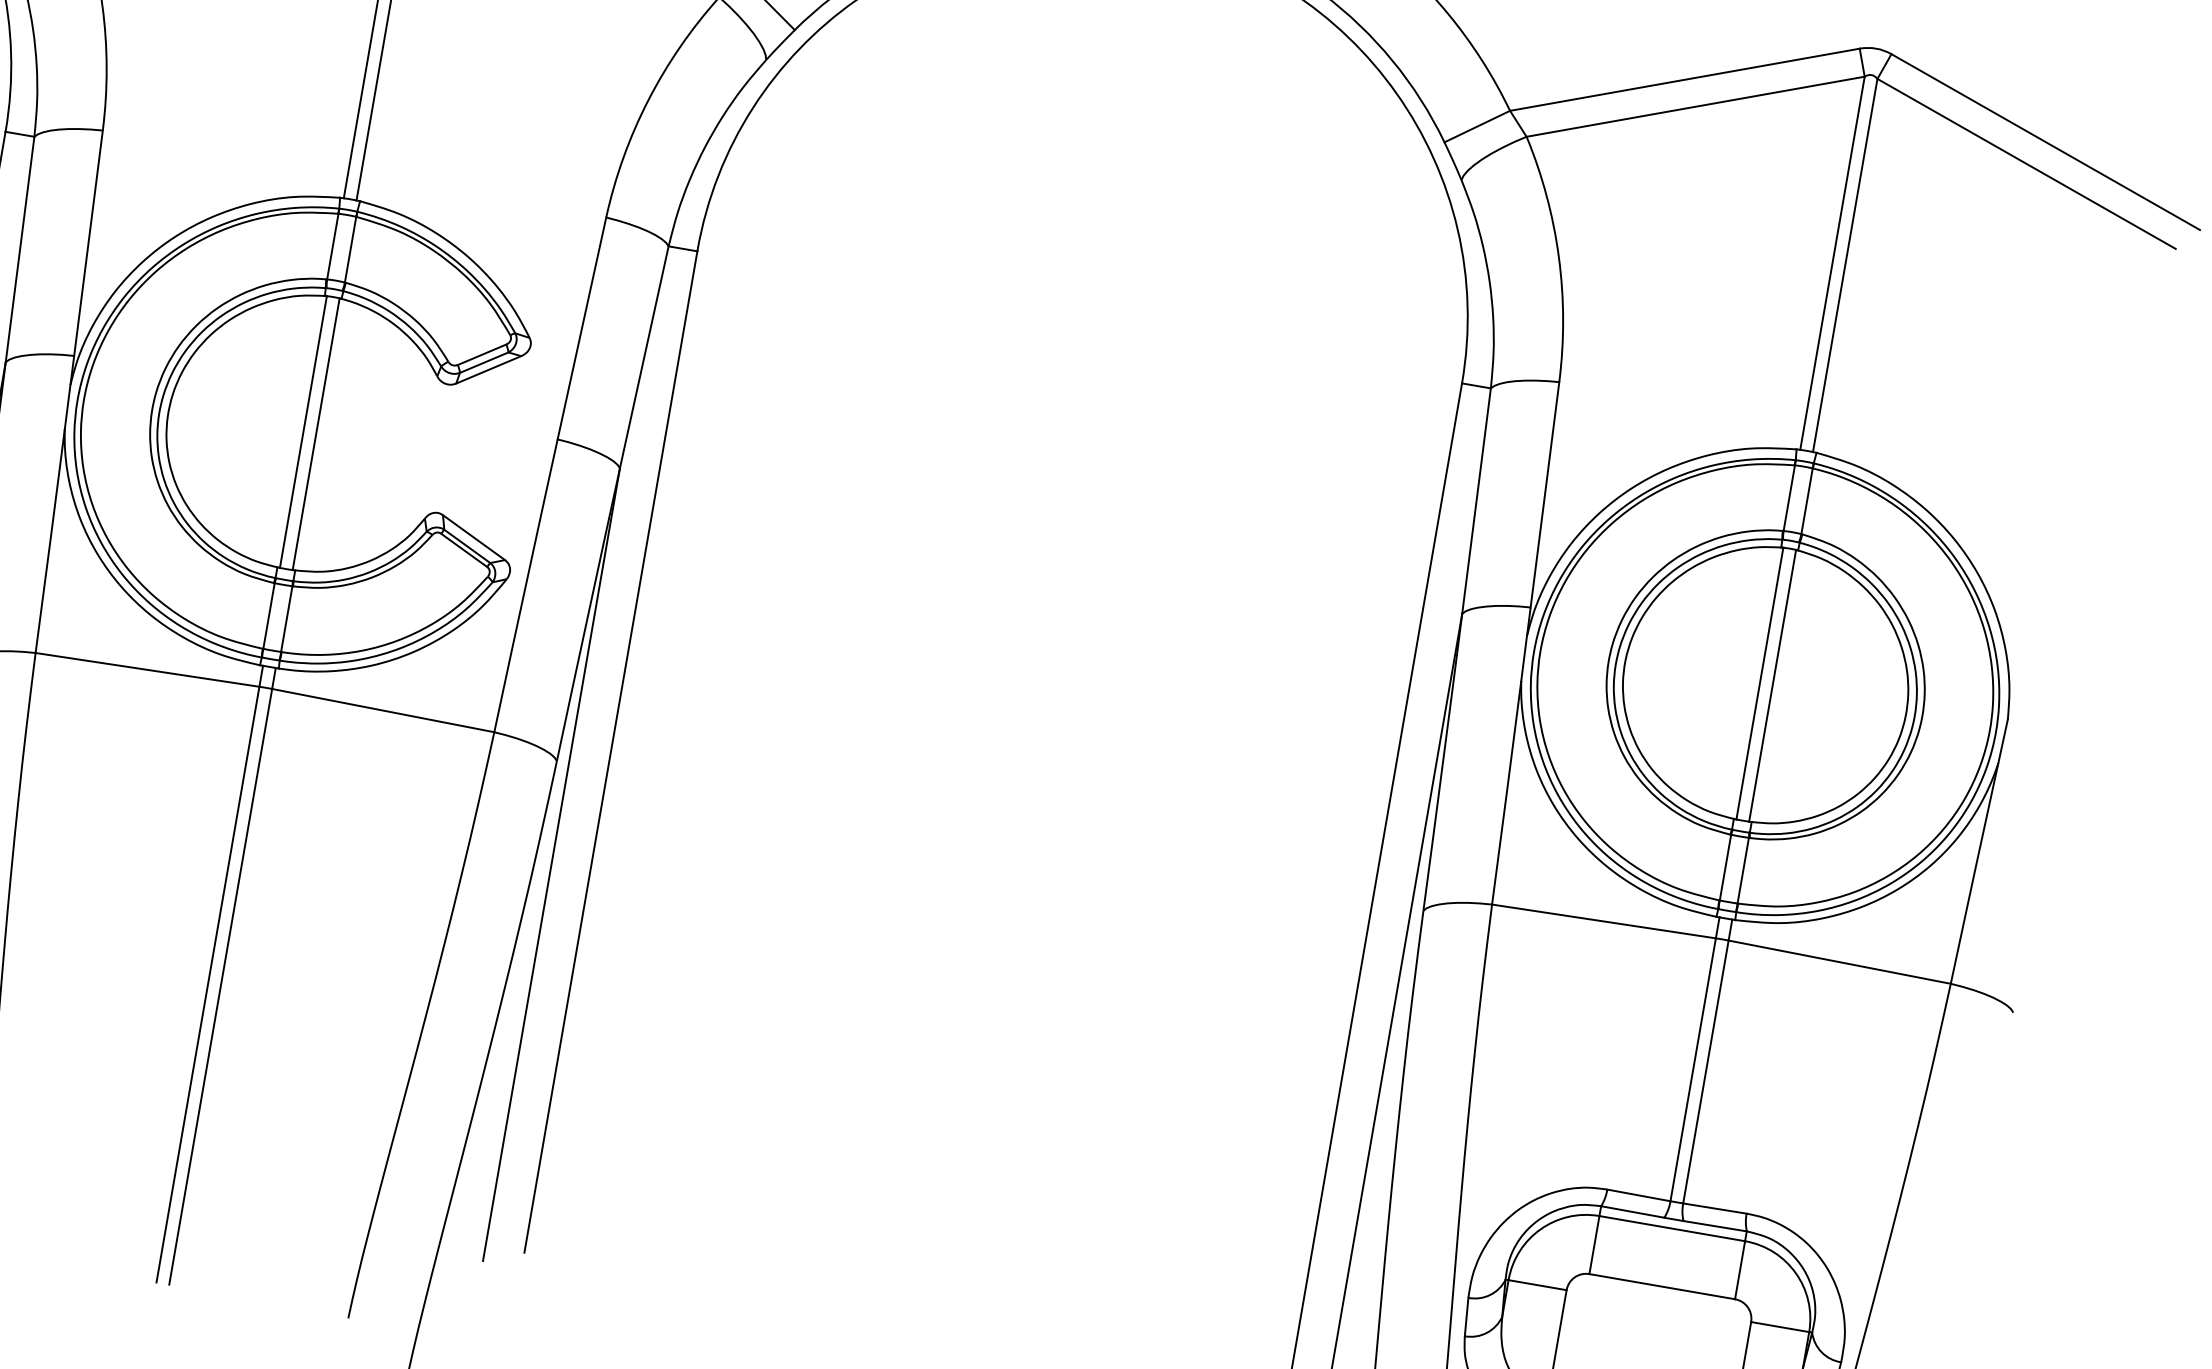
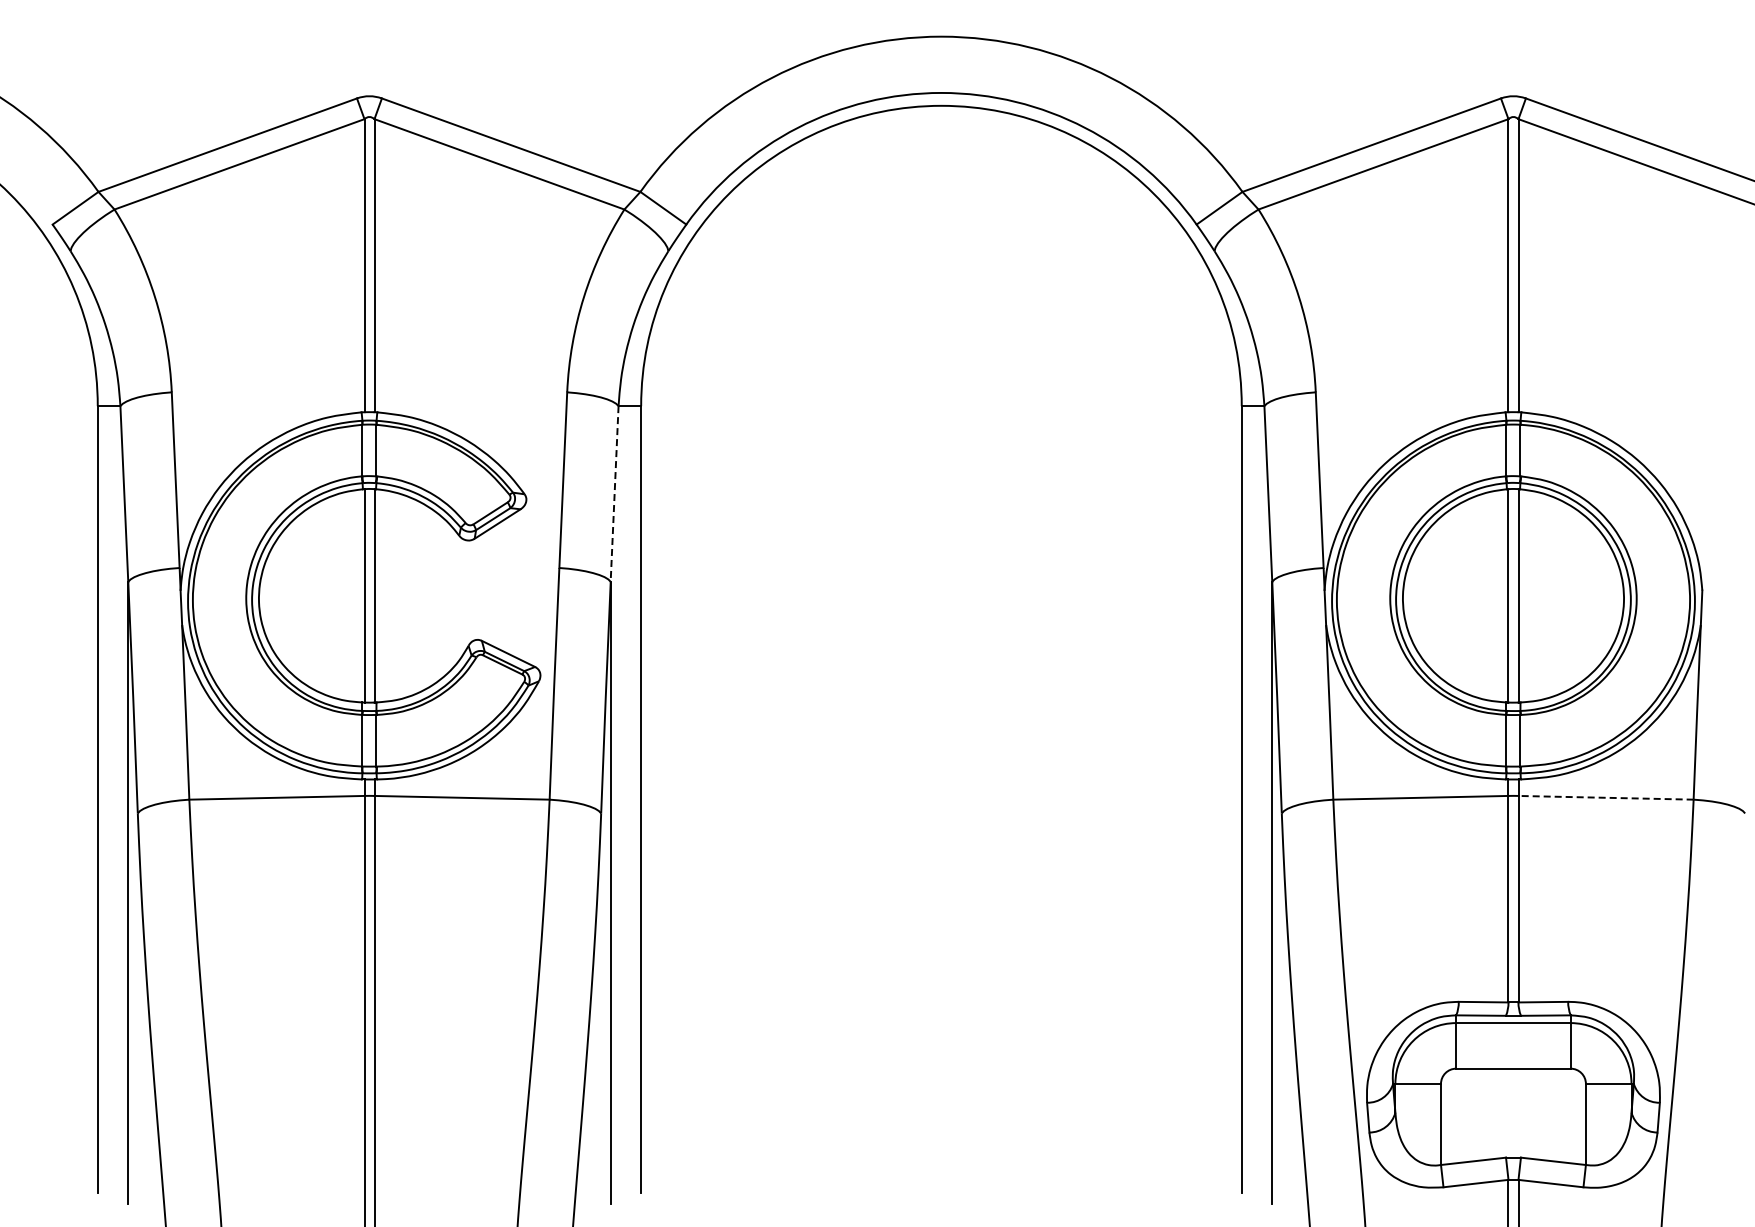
line: (644, 356) -> (614, 493), solid -> dashed
line: (1840, 961) -> (1606, 797), solid -> dashed

